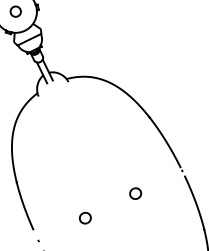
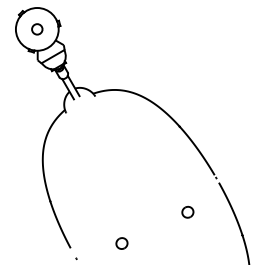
part: (135, 192) -> (187, 211), moved
part: (84, 218) -> (121, 243), moved

